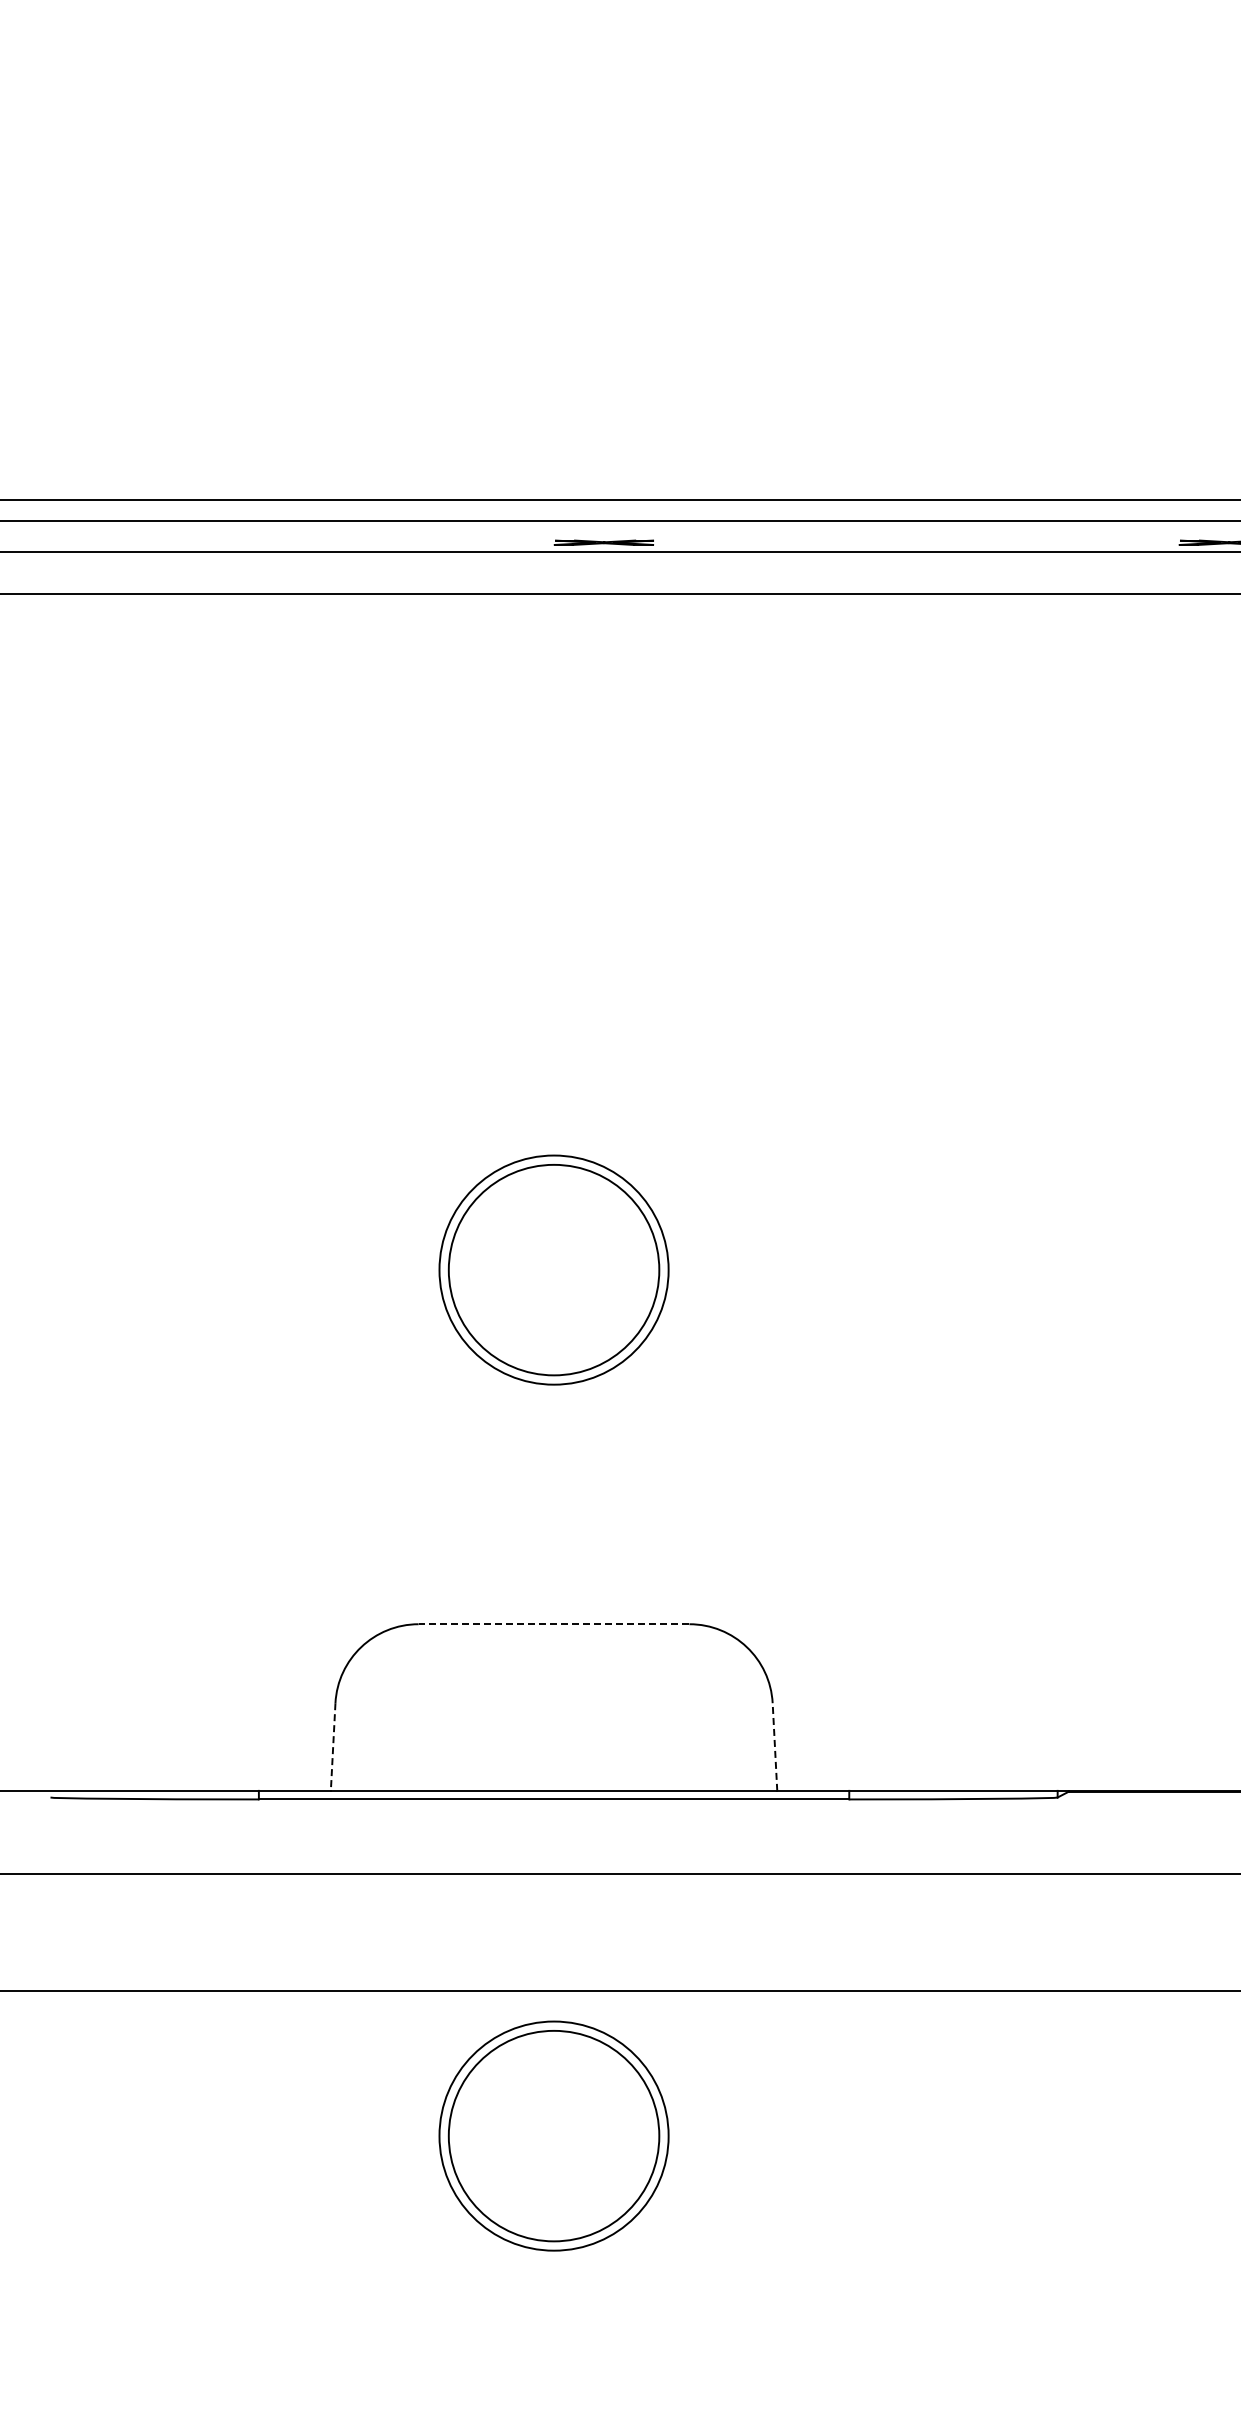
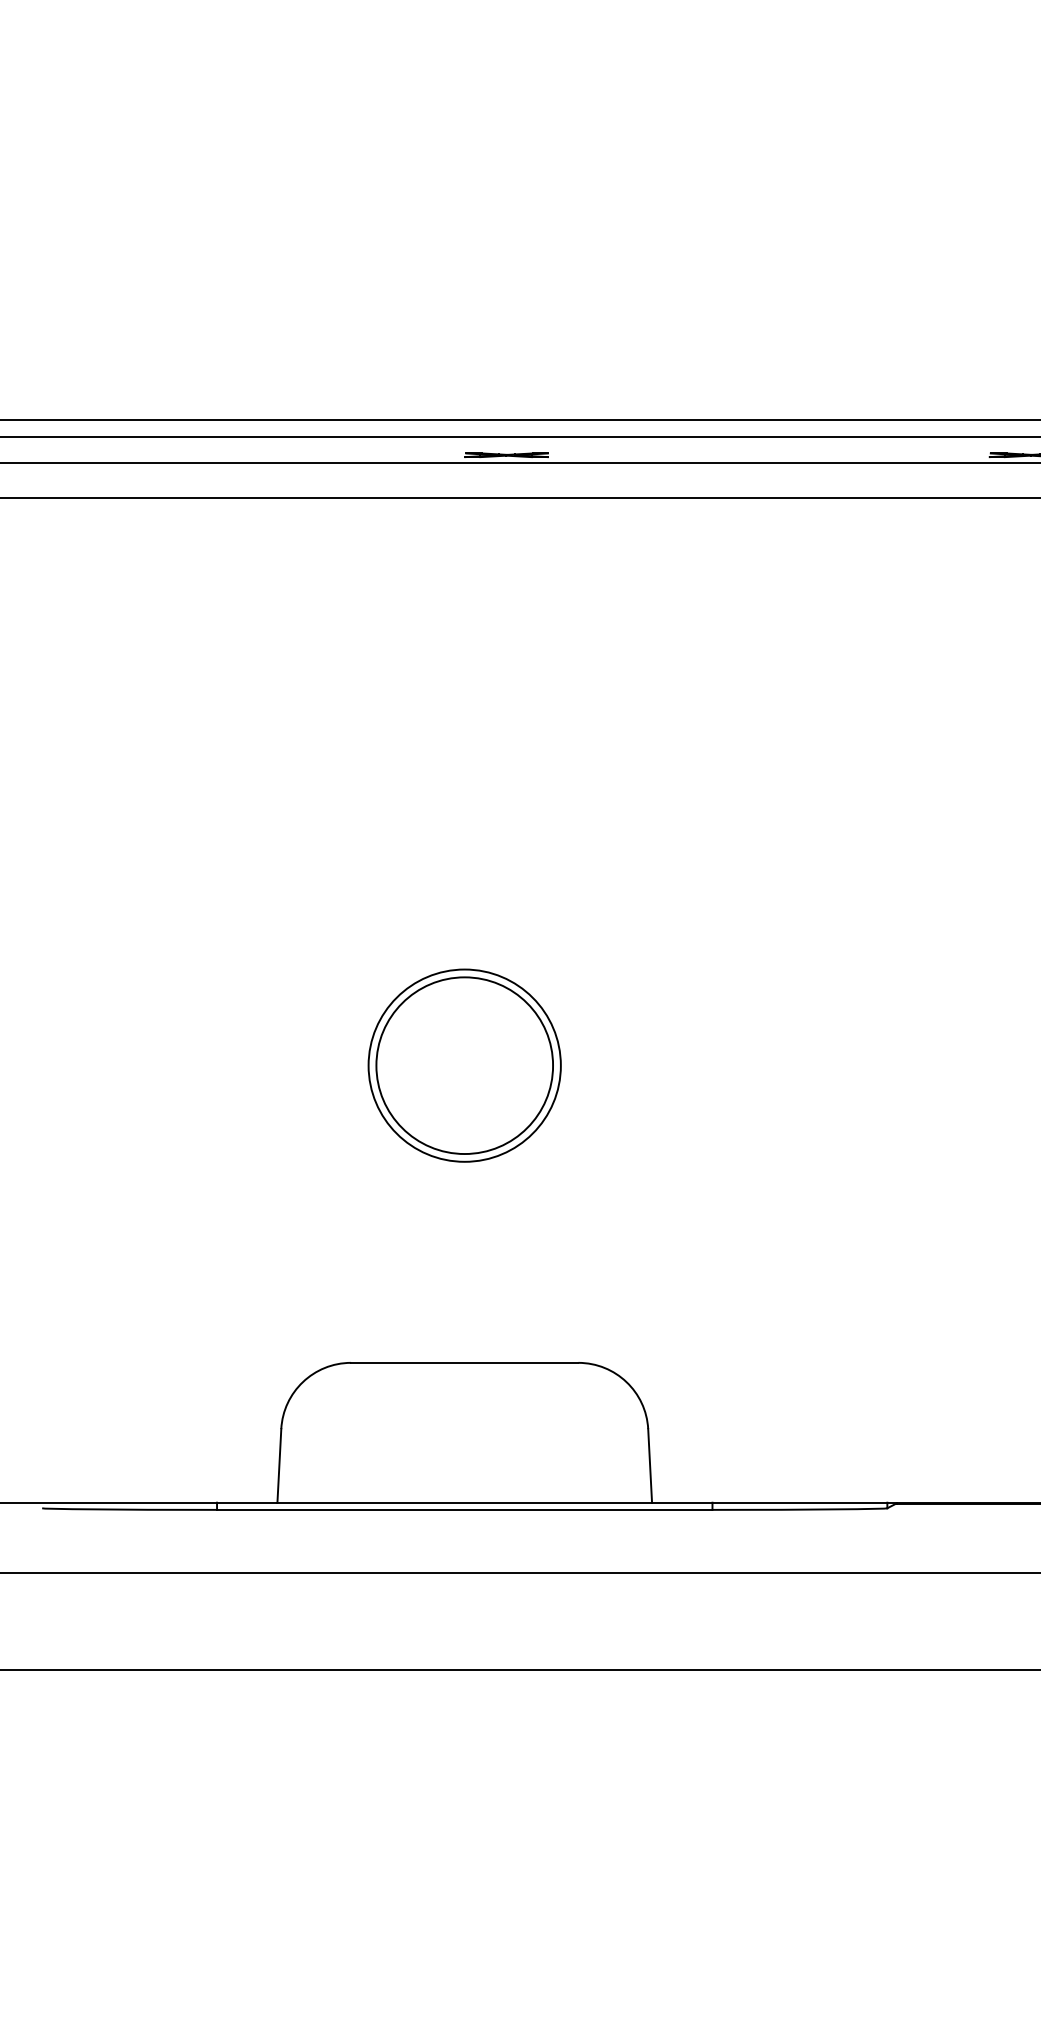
line: (553, 1624) -> (464, 1363), dashed -> solid
line: (333, 1747) -> (279, 1466), dashed -> solid
line: (774, 1747) -> (649, 1466), dashed -> solid
part: (553, 2135) -> (464, 1791), removed

